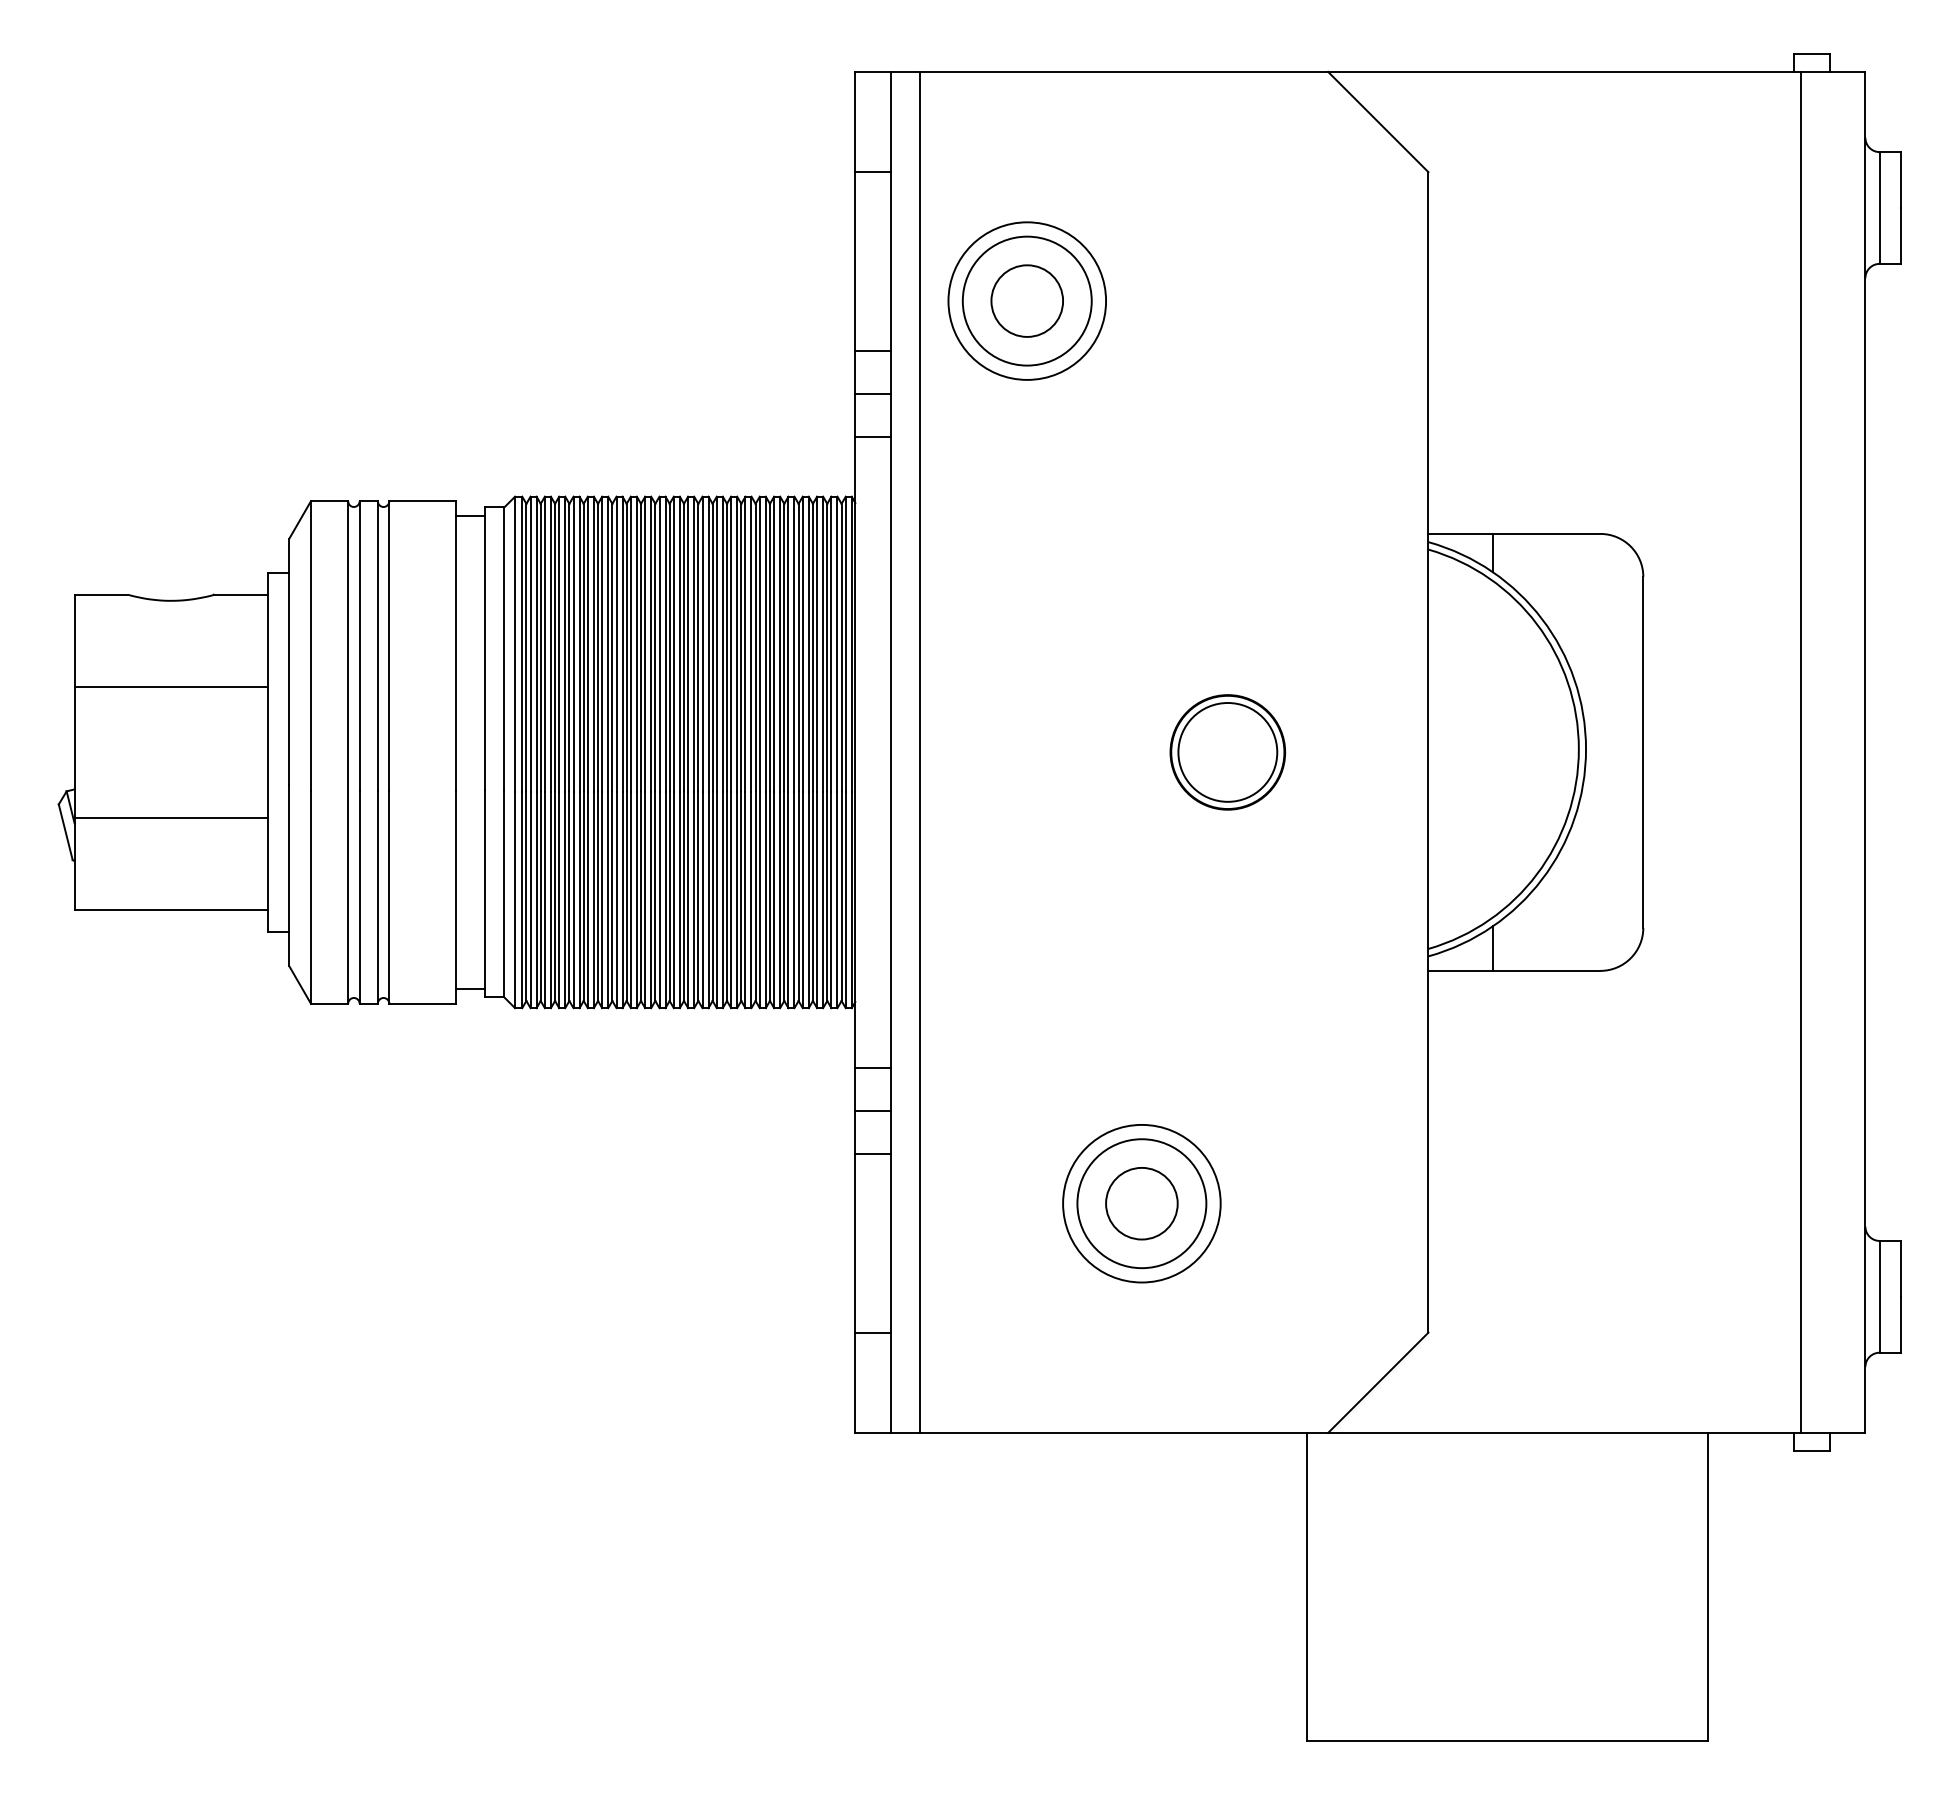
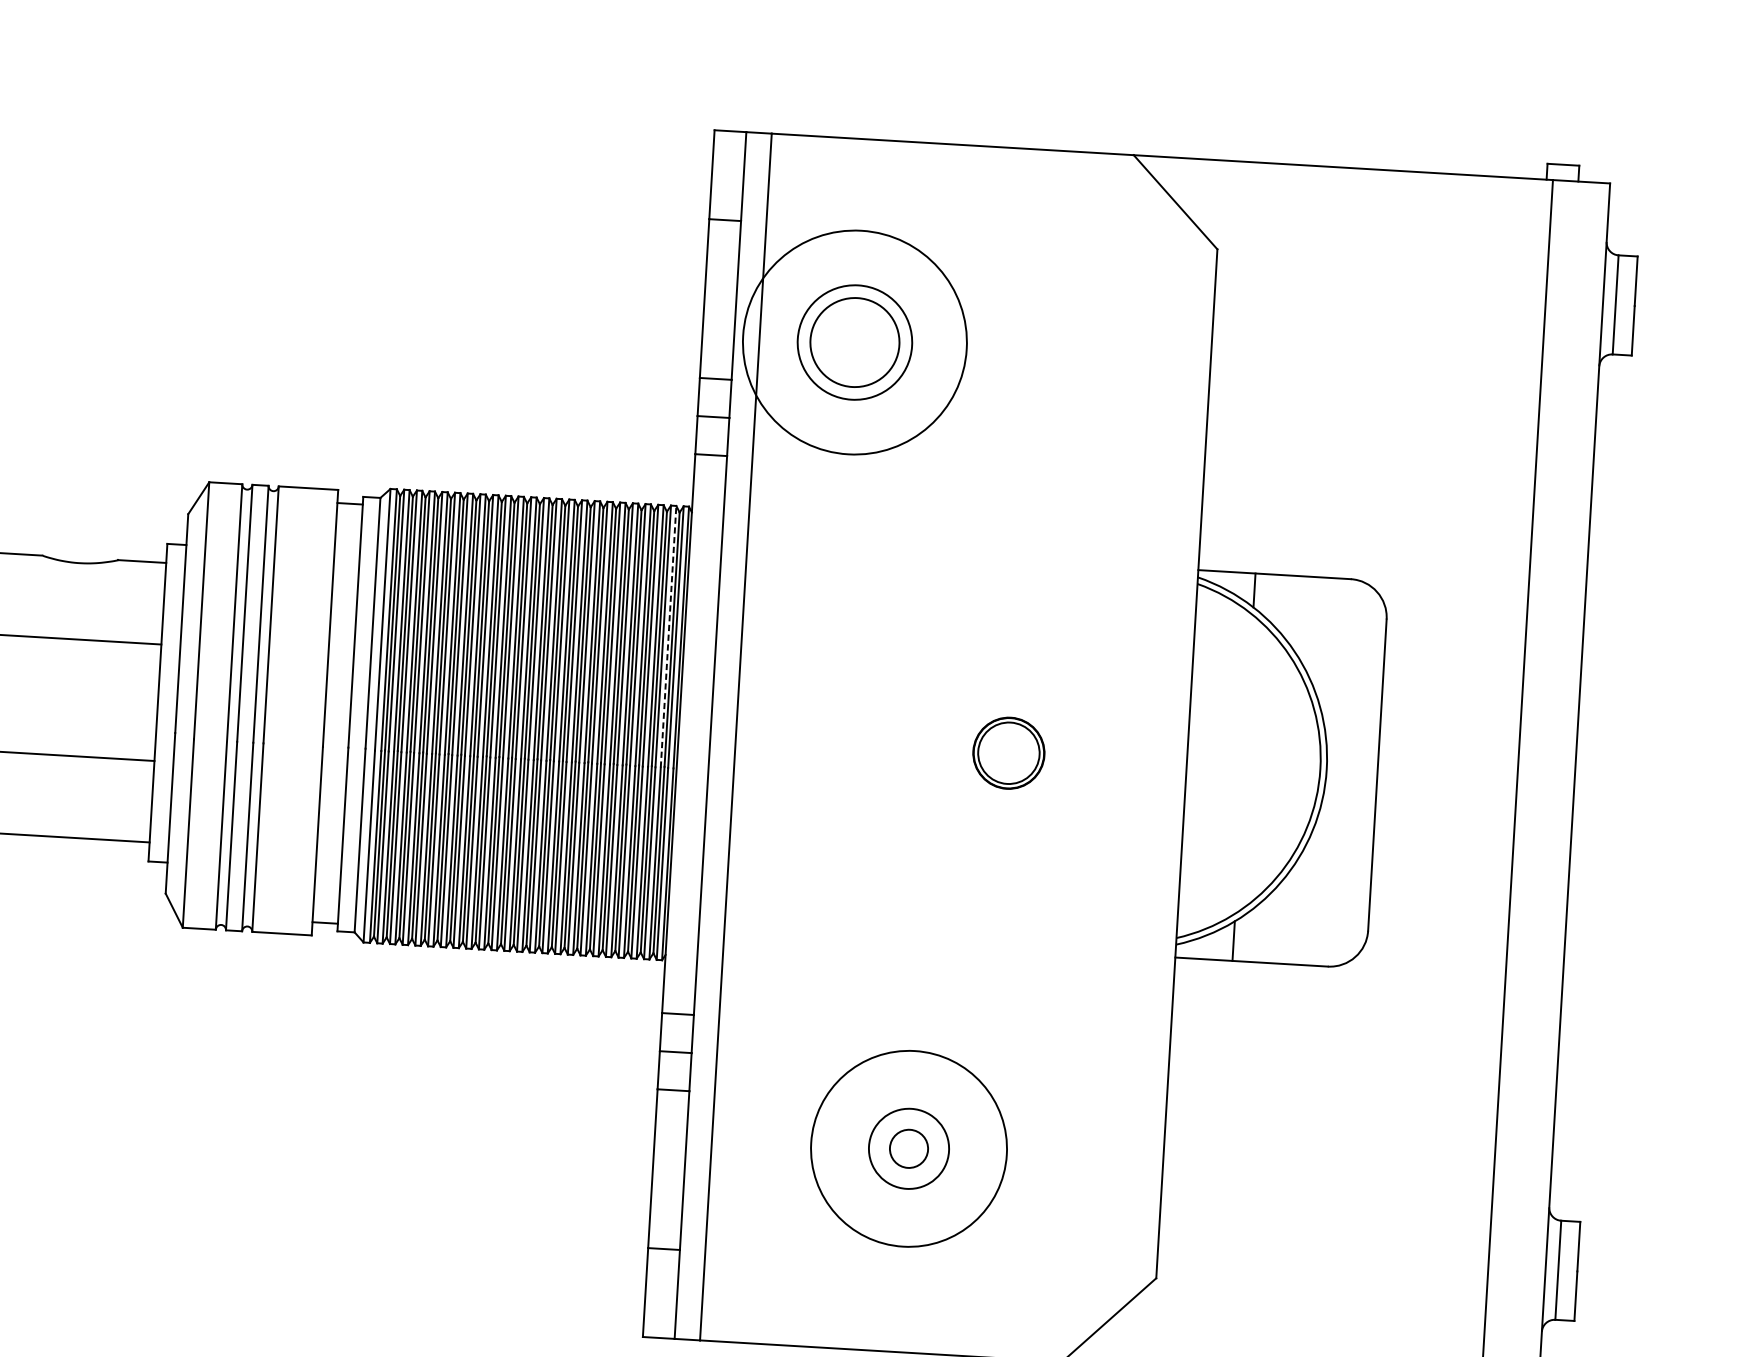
circle: (1027, 300) -> (855, 342), size x1.4
circle: (1027, 300) -> (855, 342), size x1.6
line: (837, 644) -> (668, 637), solid -> dashed
part: (1227, 752) -> (1008, 753), size x0.7
circle: (1141, 1203) -> (908, 1148), size x0.6
circle: (1141, 1203) -> (908, 1148), size x0.7
circle: (1141, 1203) -> (908, 1148), size x1.4

